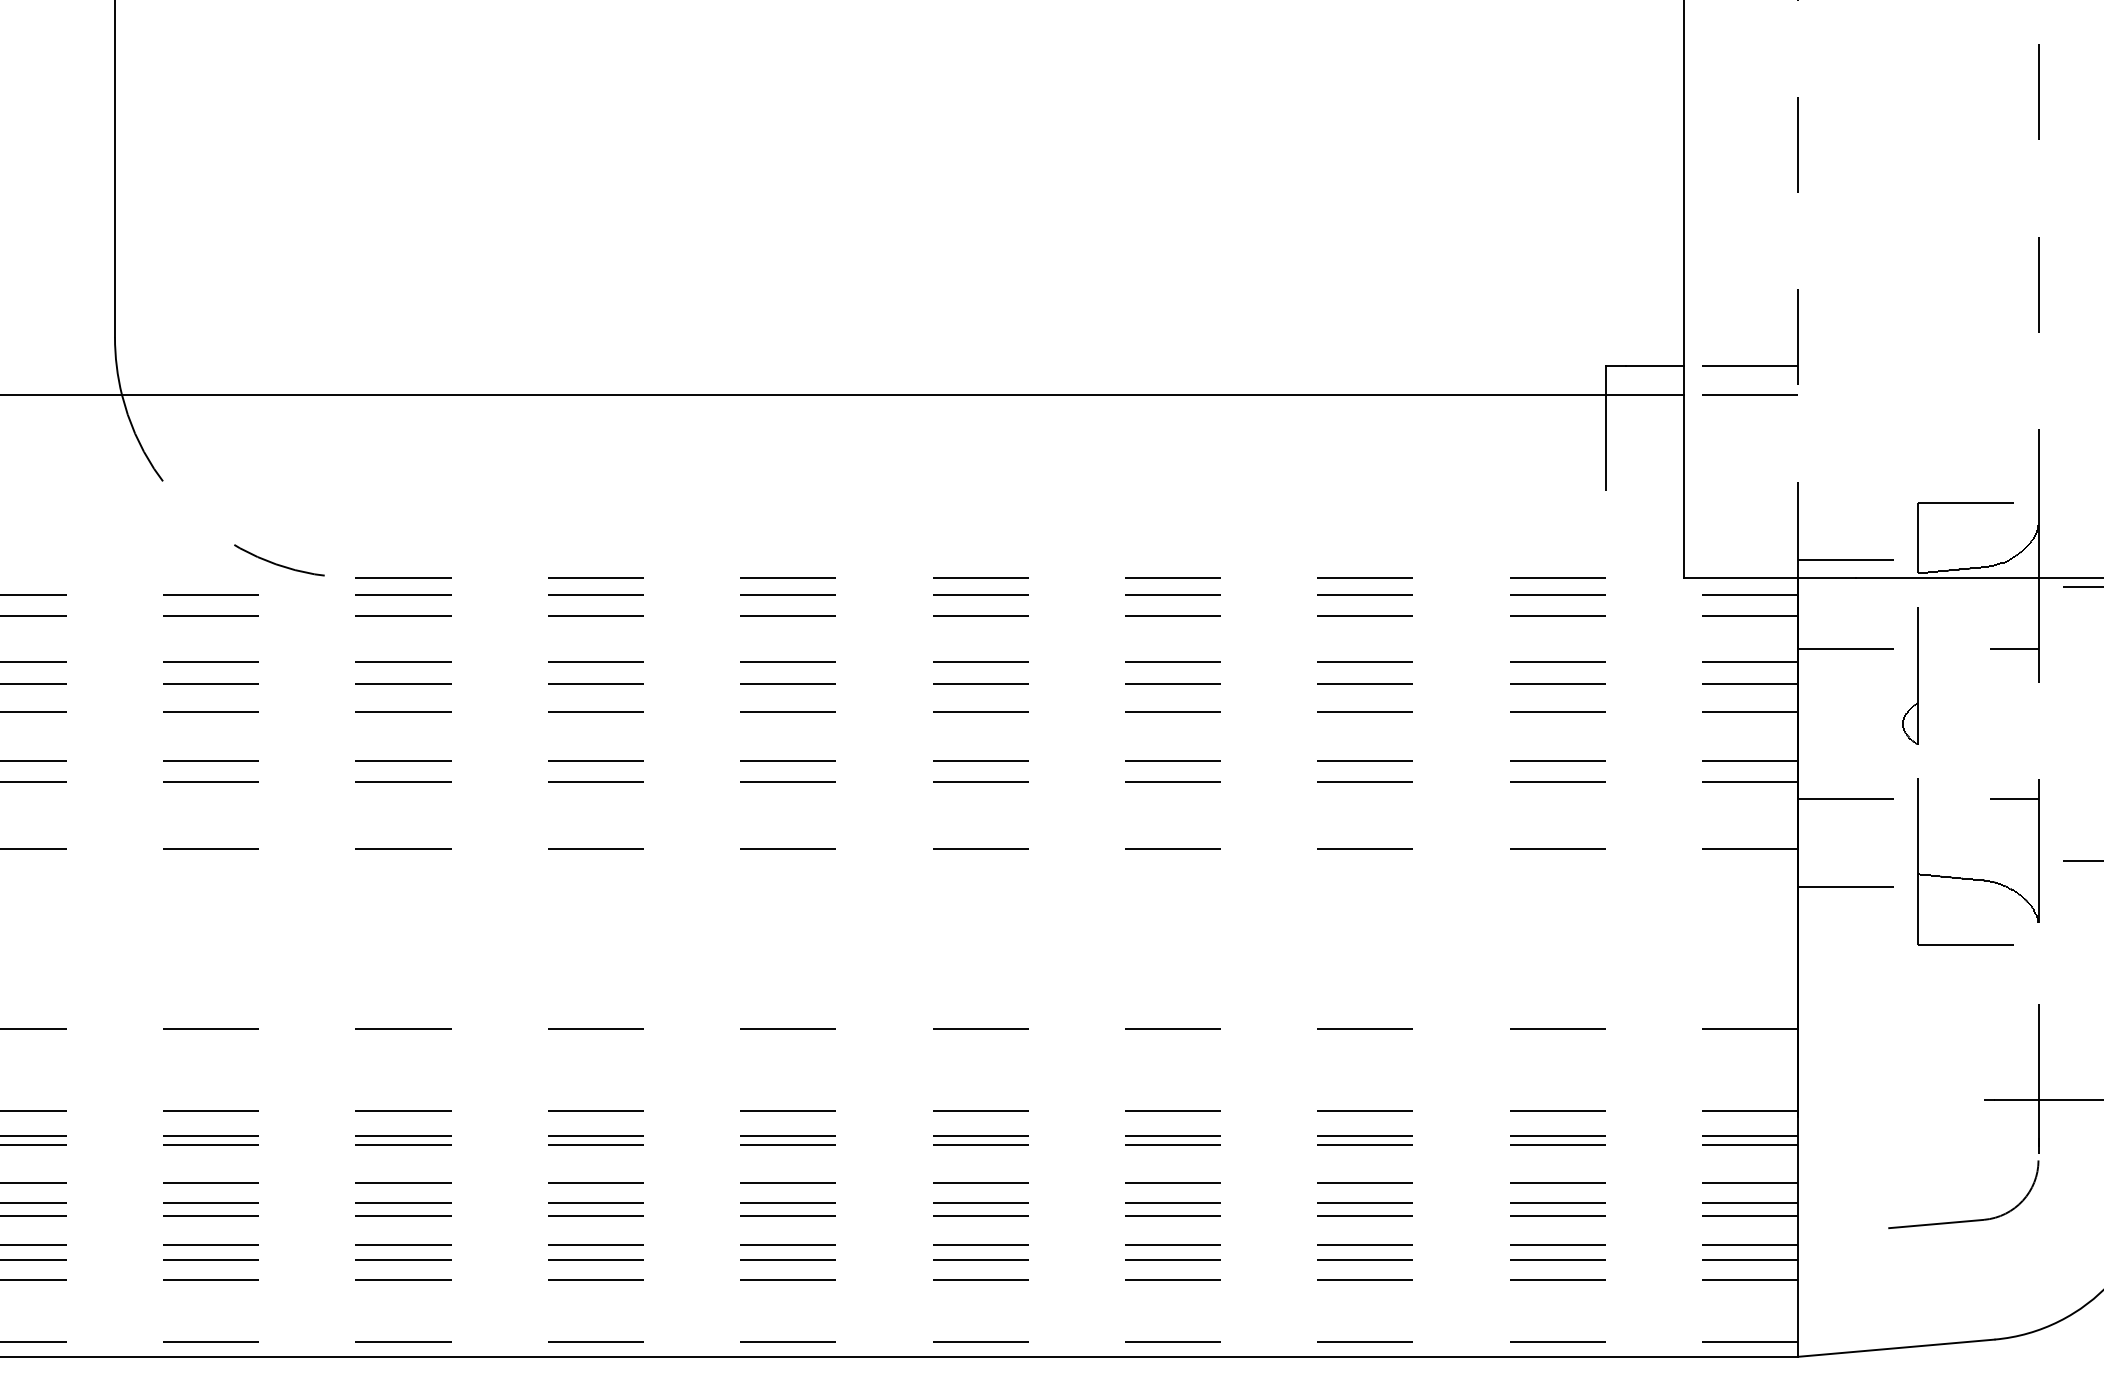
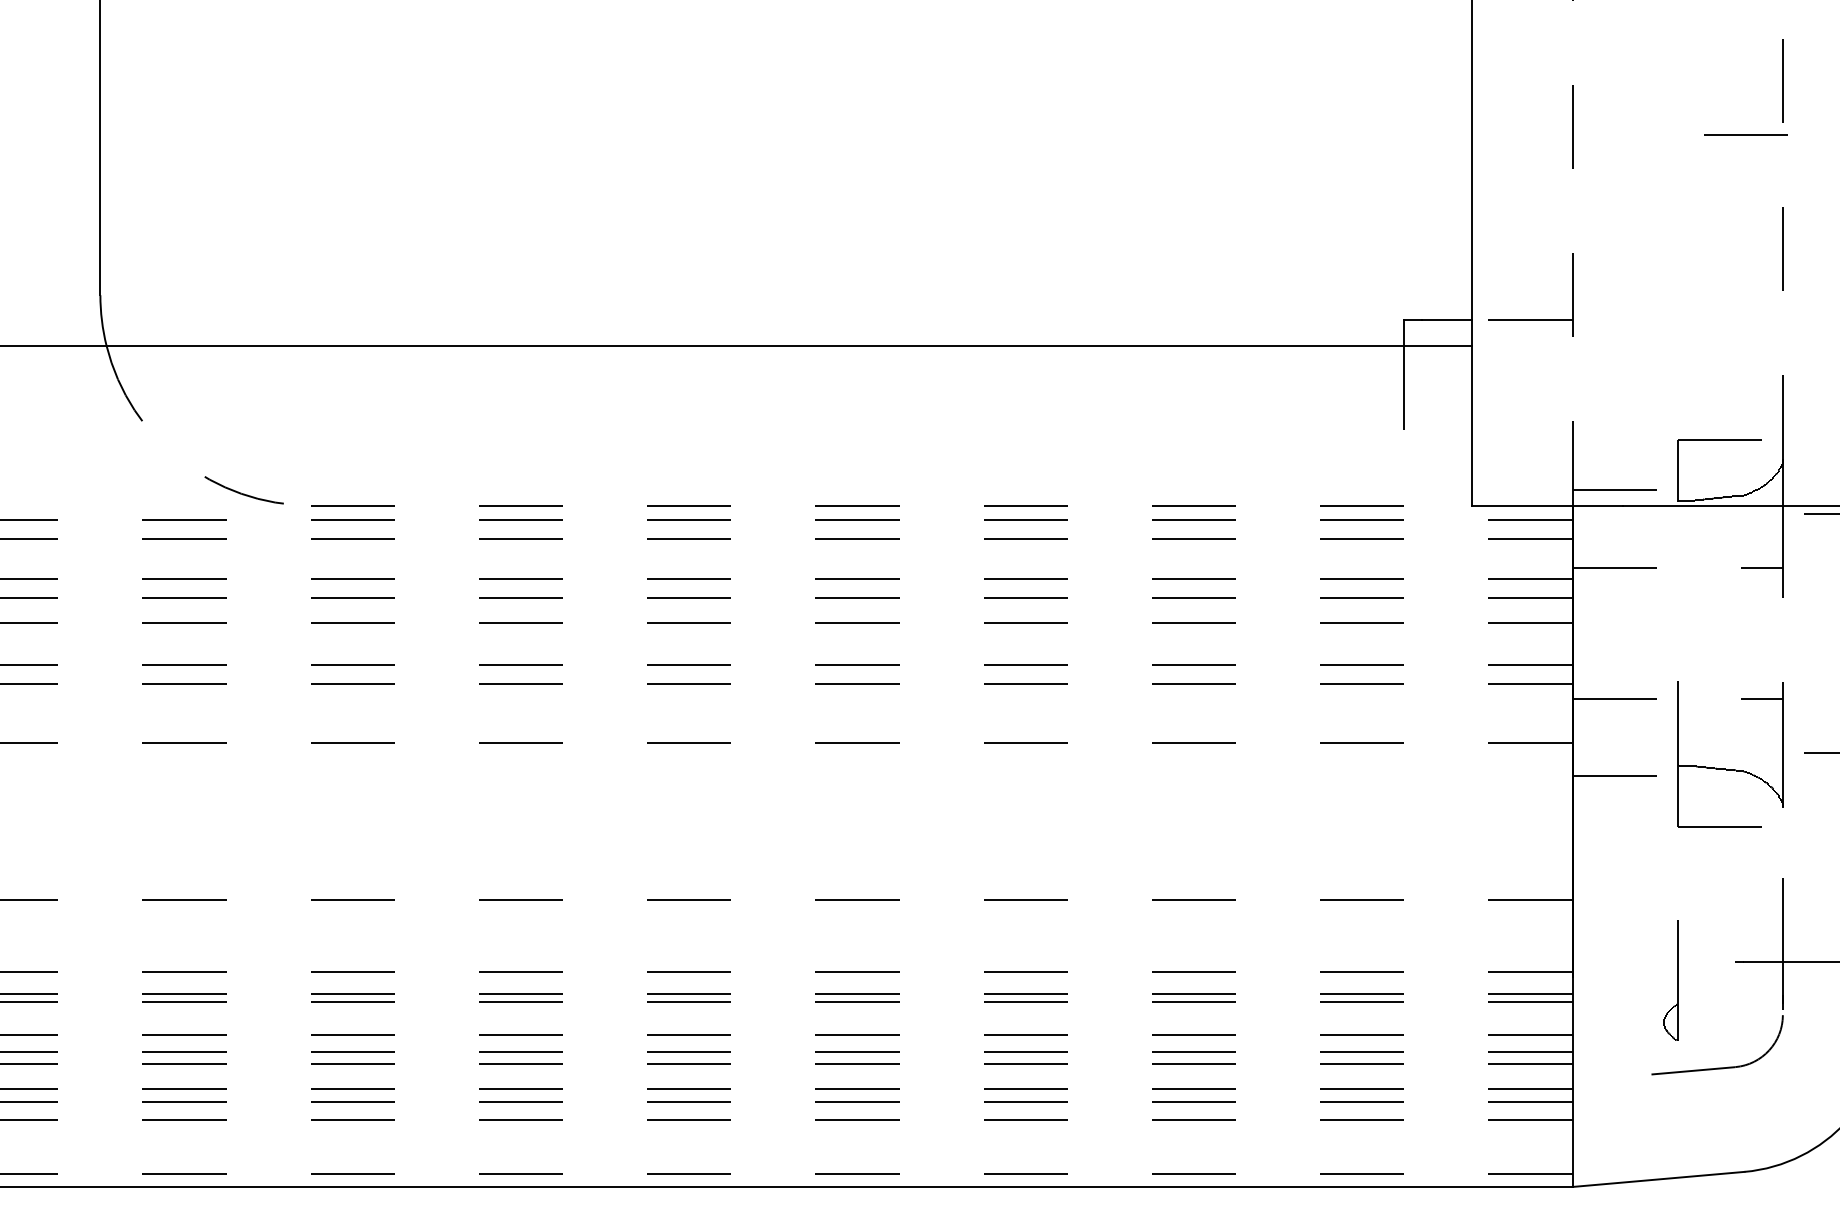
line: (1749, 394) -> (1745, 134), moved
part: (1917, 675) -> (1677, 980), moved

